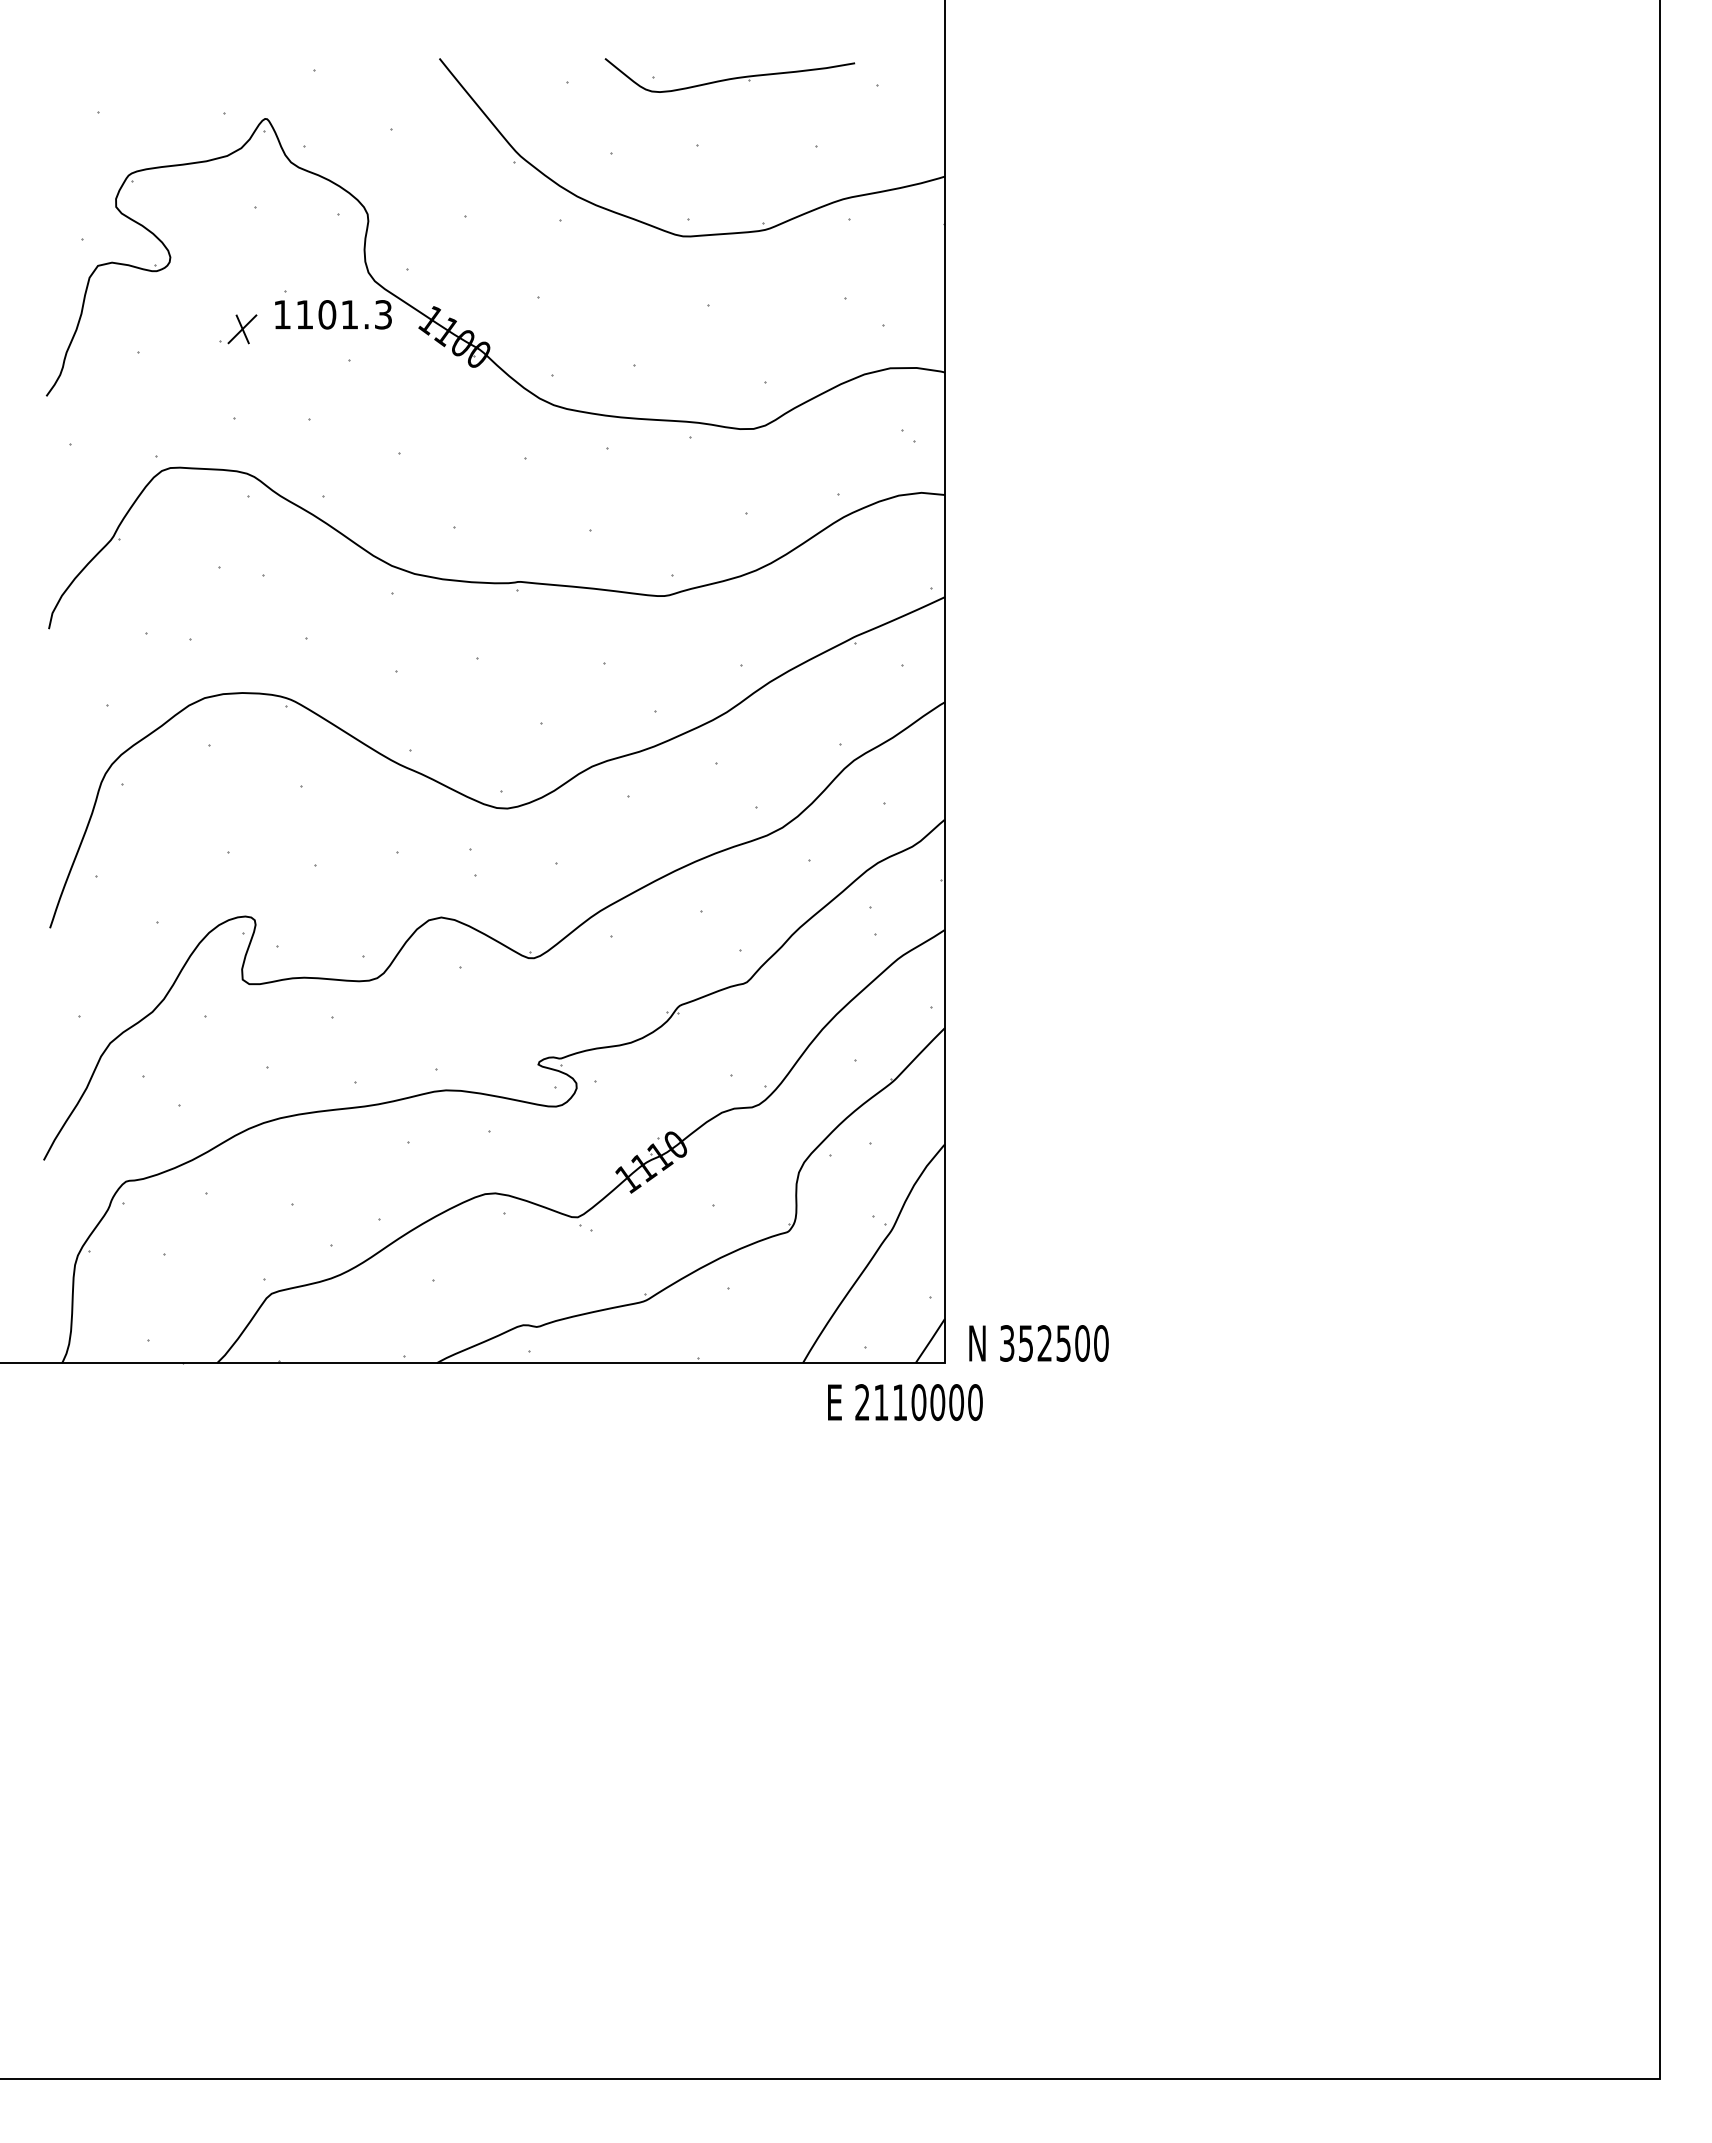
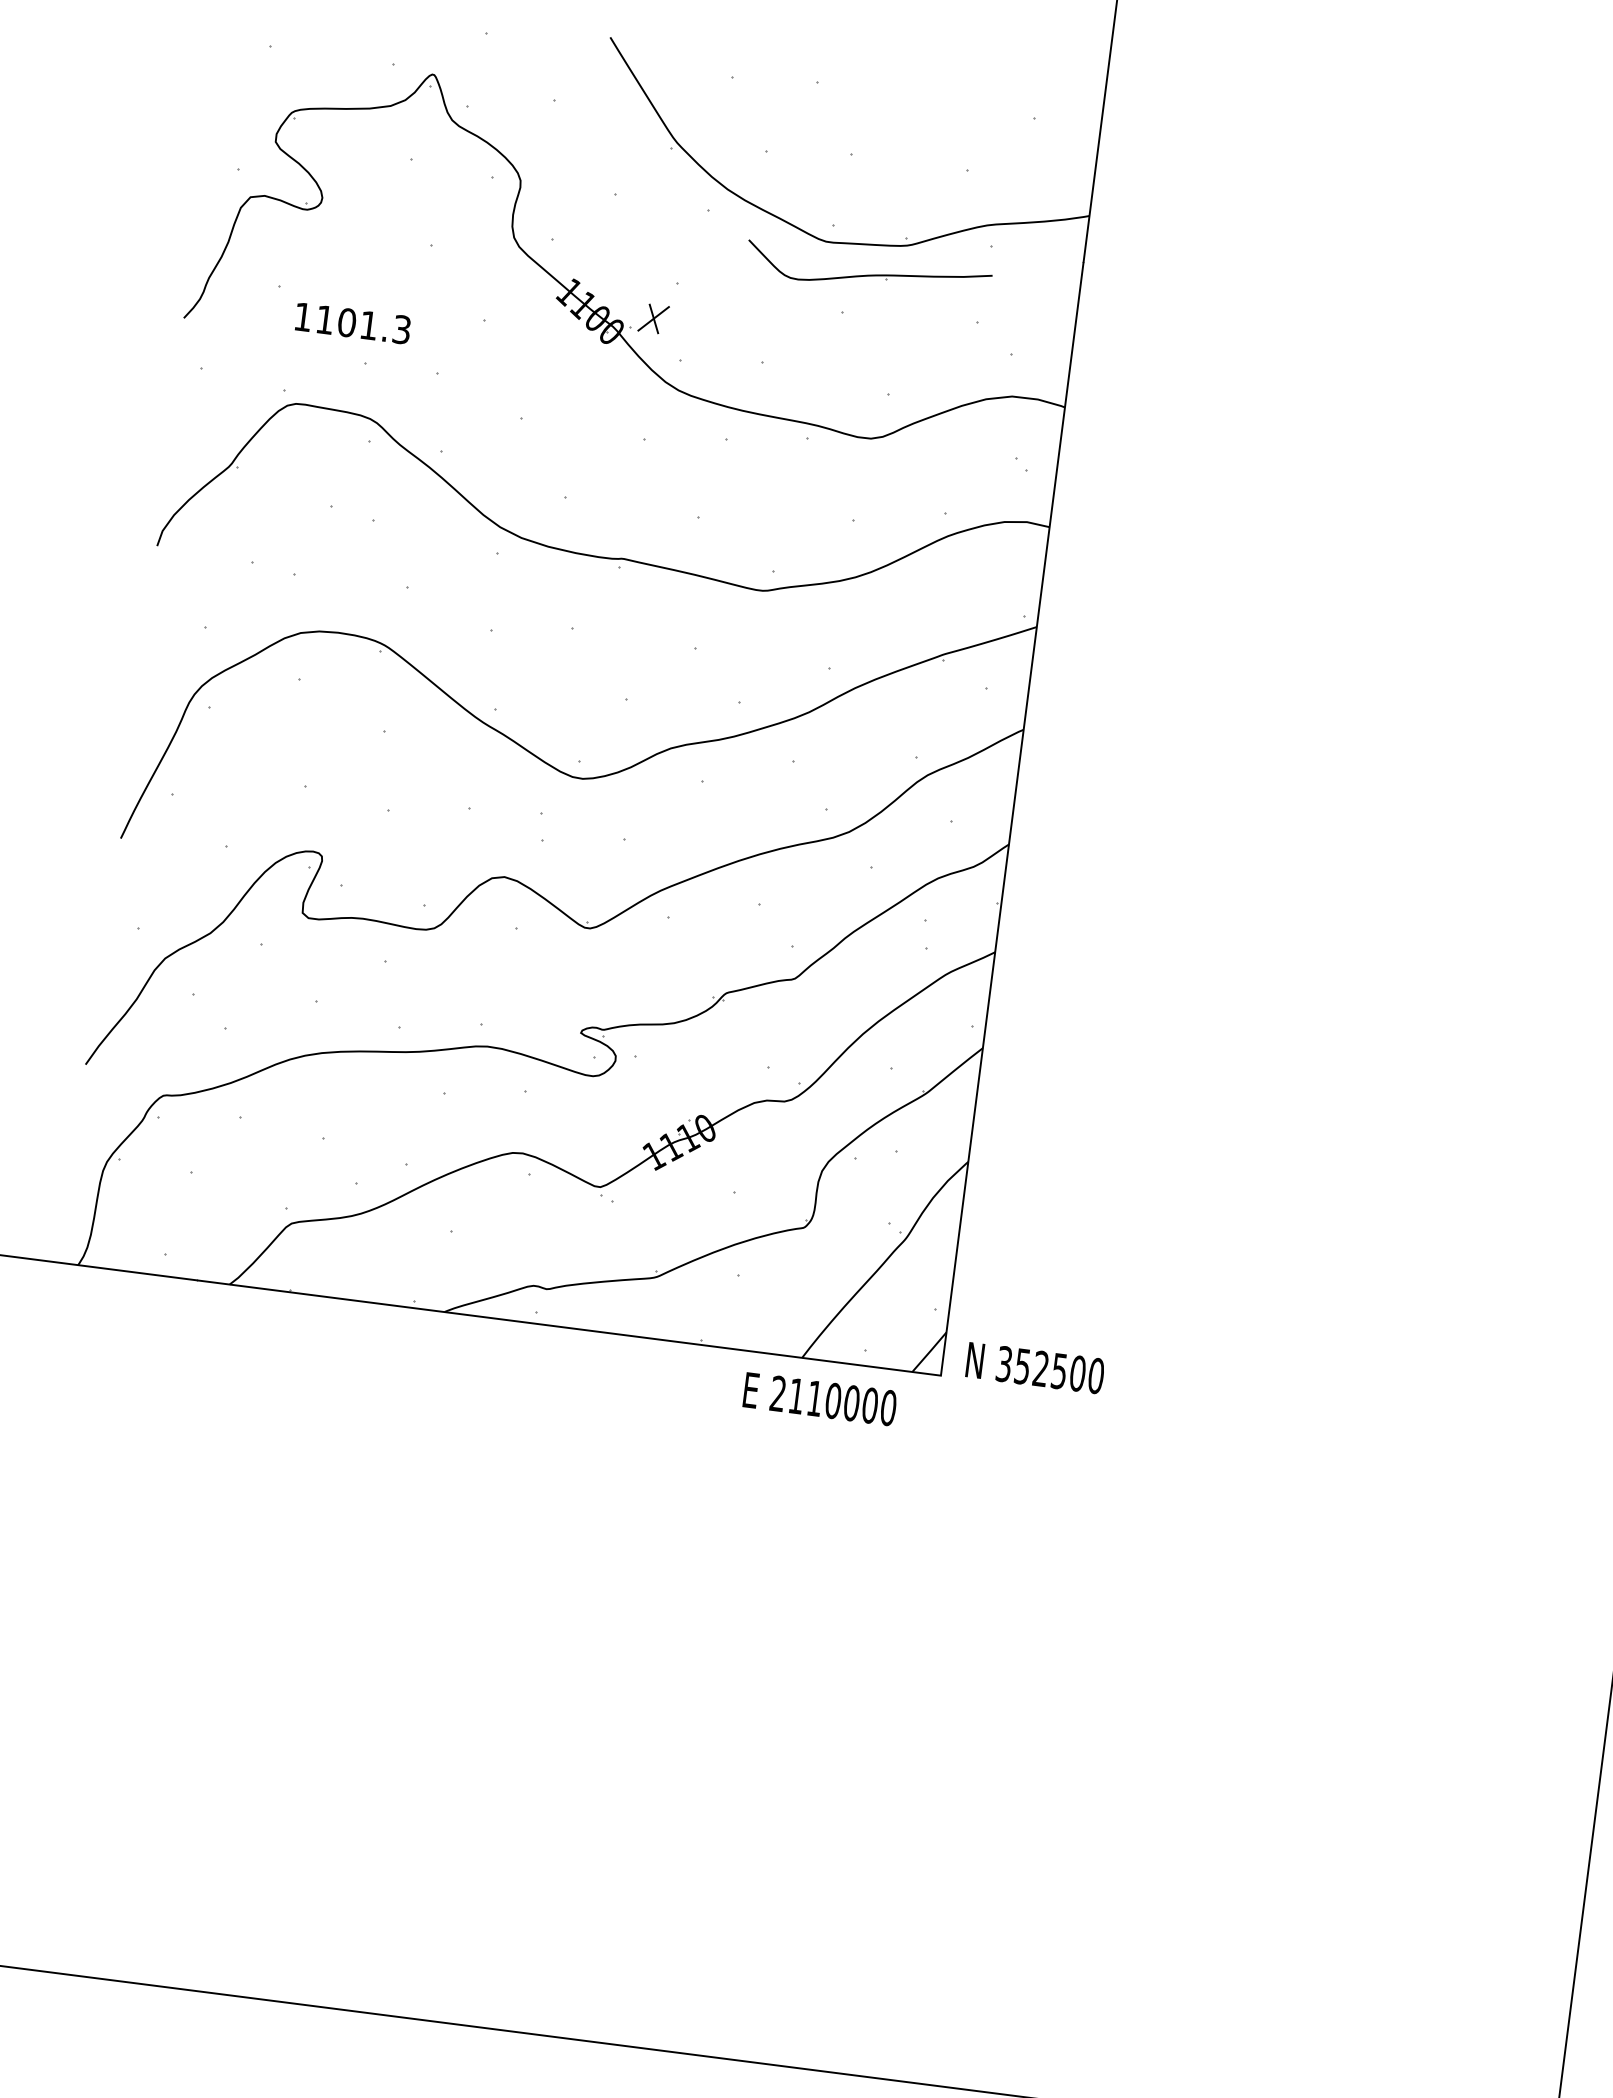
part: (729, 75) -> (868, 272), moved
text: (333, 314) -> (353, 323), moved
part: (238, 329) -> (649, 318), moved
text: (905, 1402) -> (820, 1399), moved

